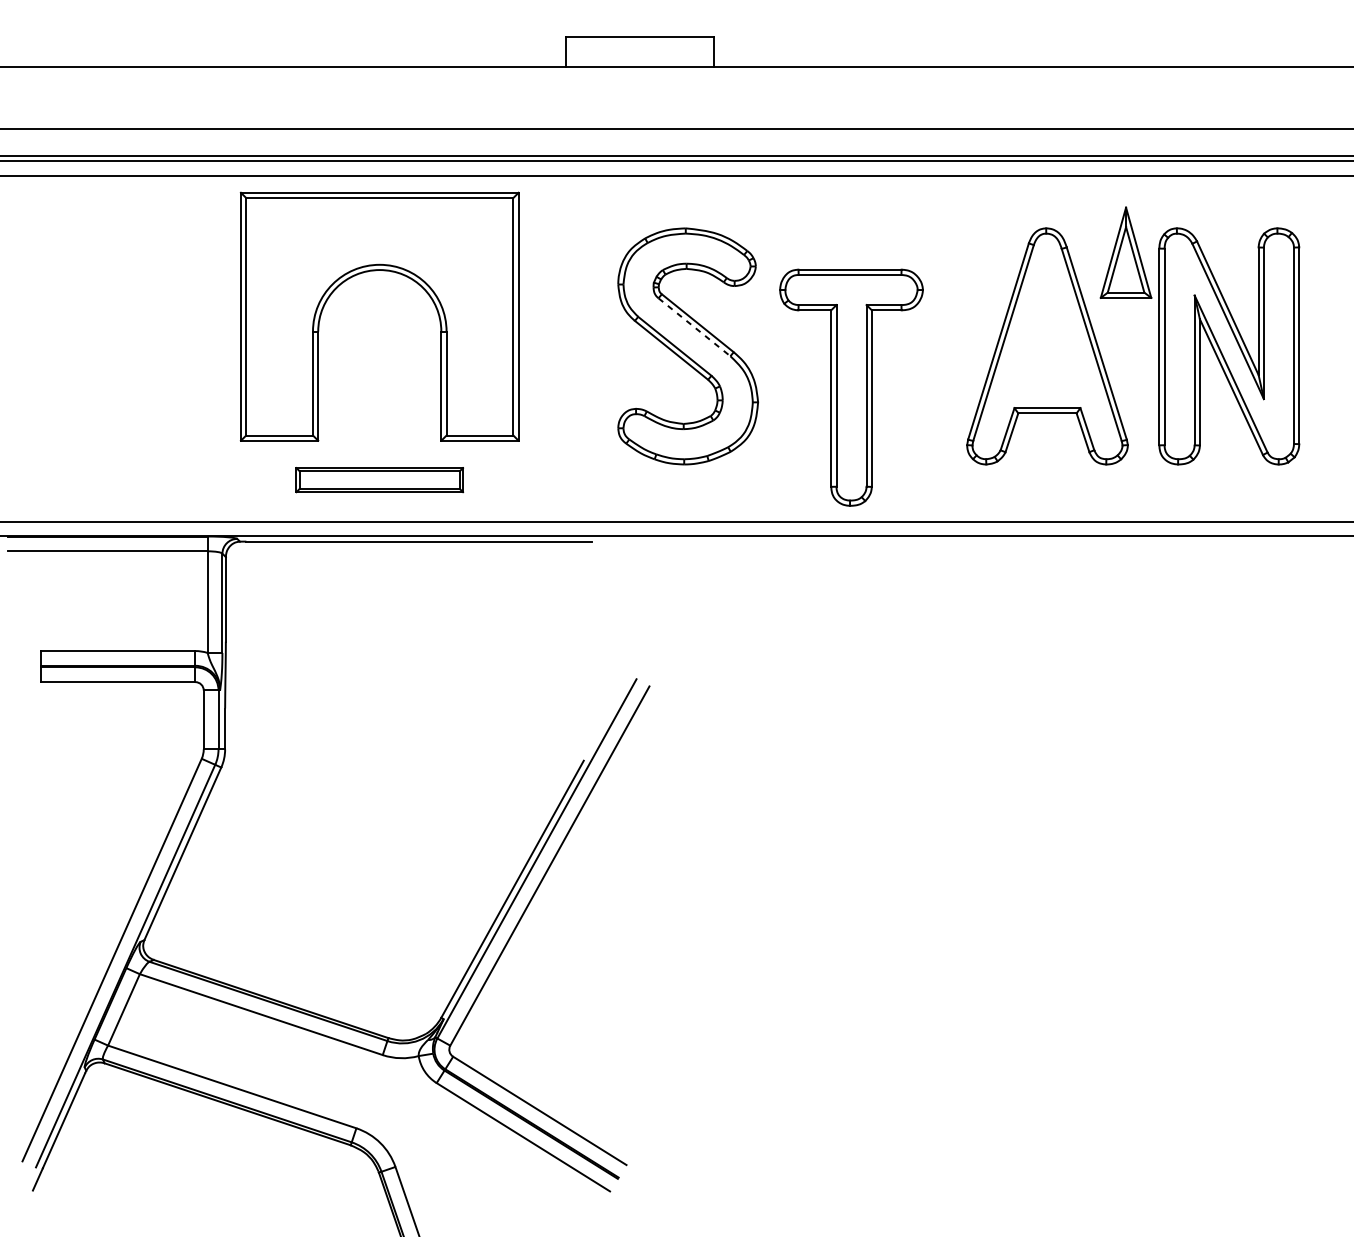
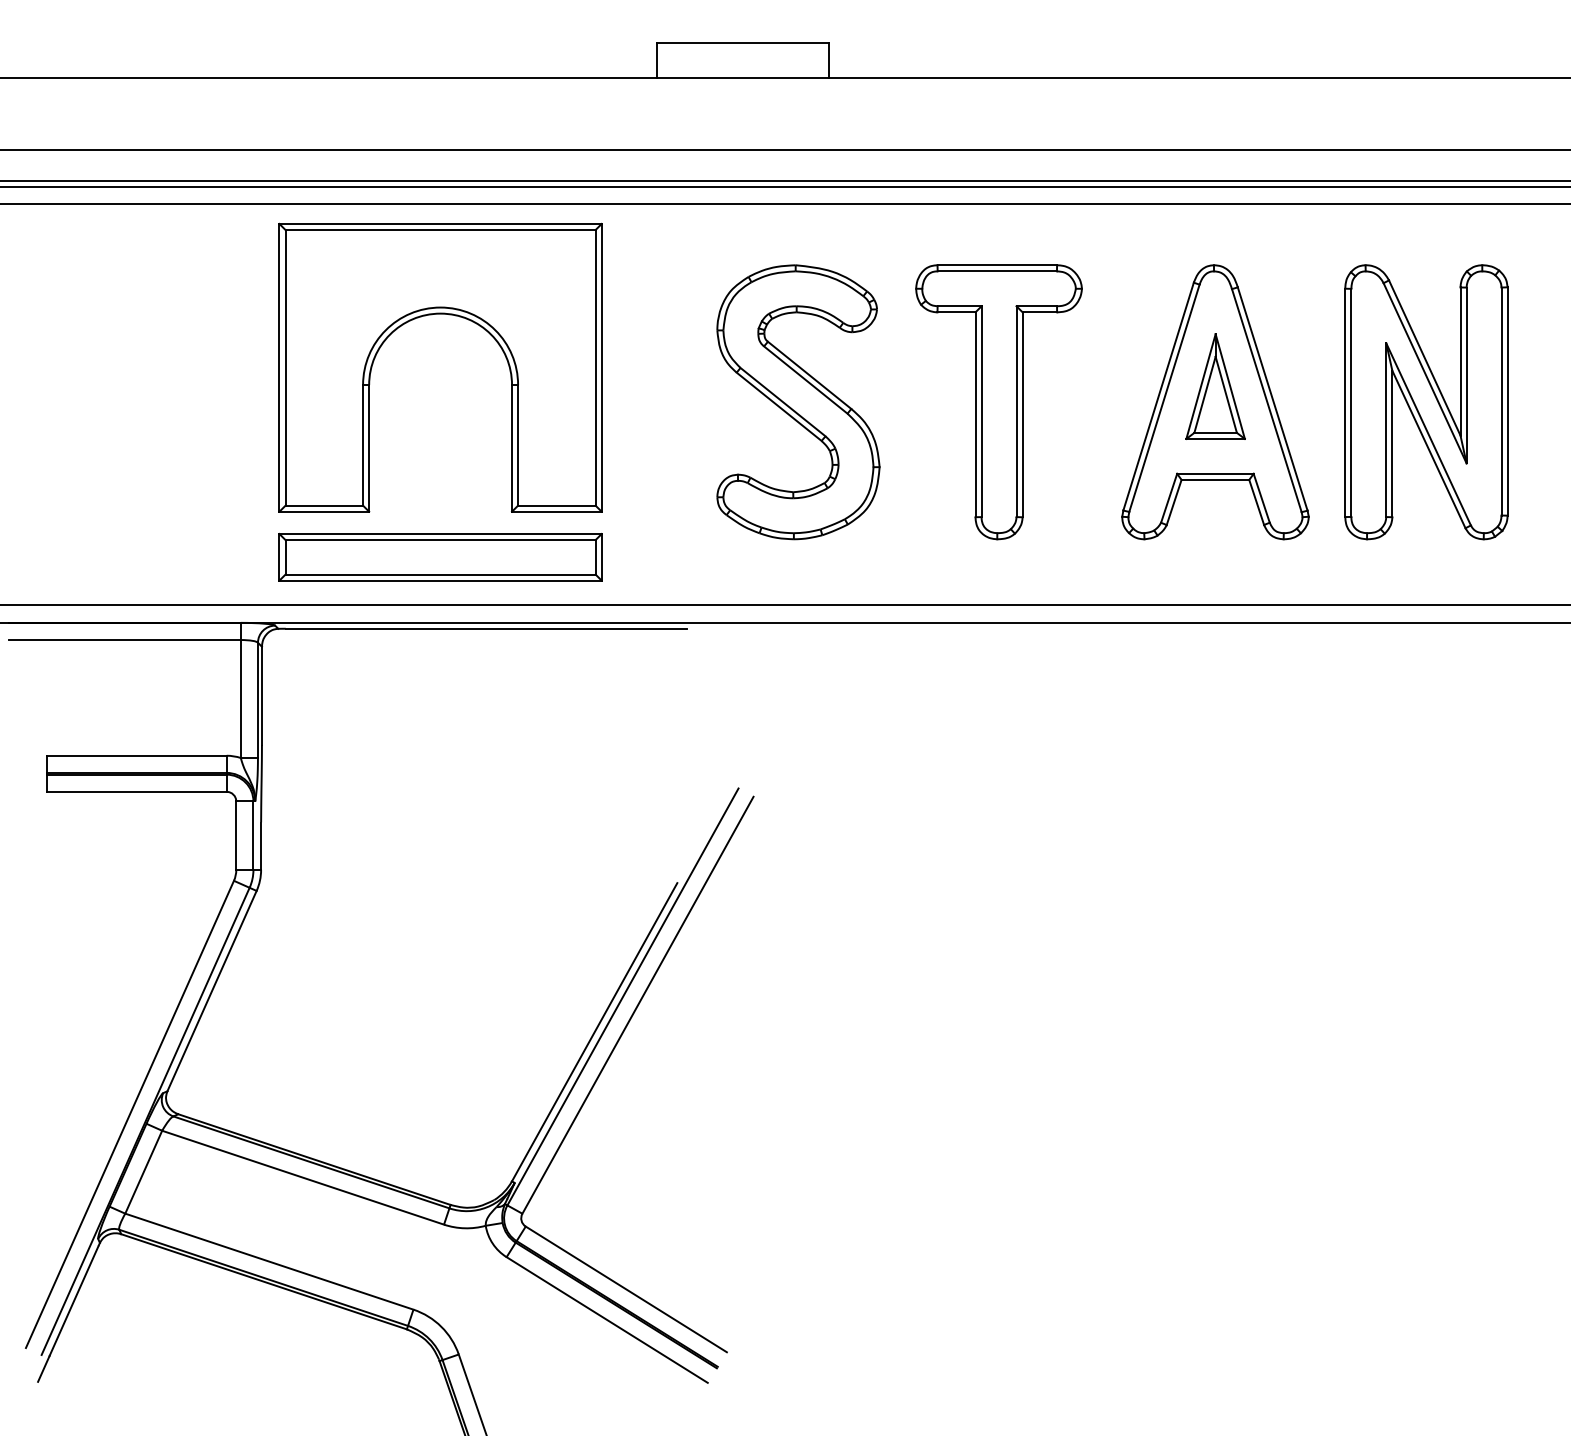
part: (1125, 252) -> (1215, 386), moved
line: (694, 327) -> (805, 380), dashed -> solid
part: (851, 387) -> (998, 402), moved
part: (379, 480) -> (440, 557), size x1.67

